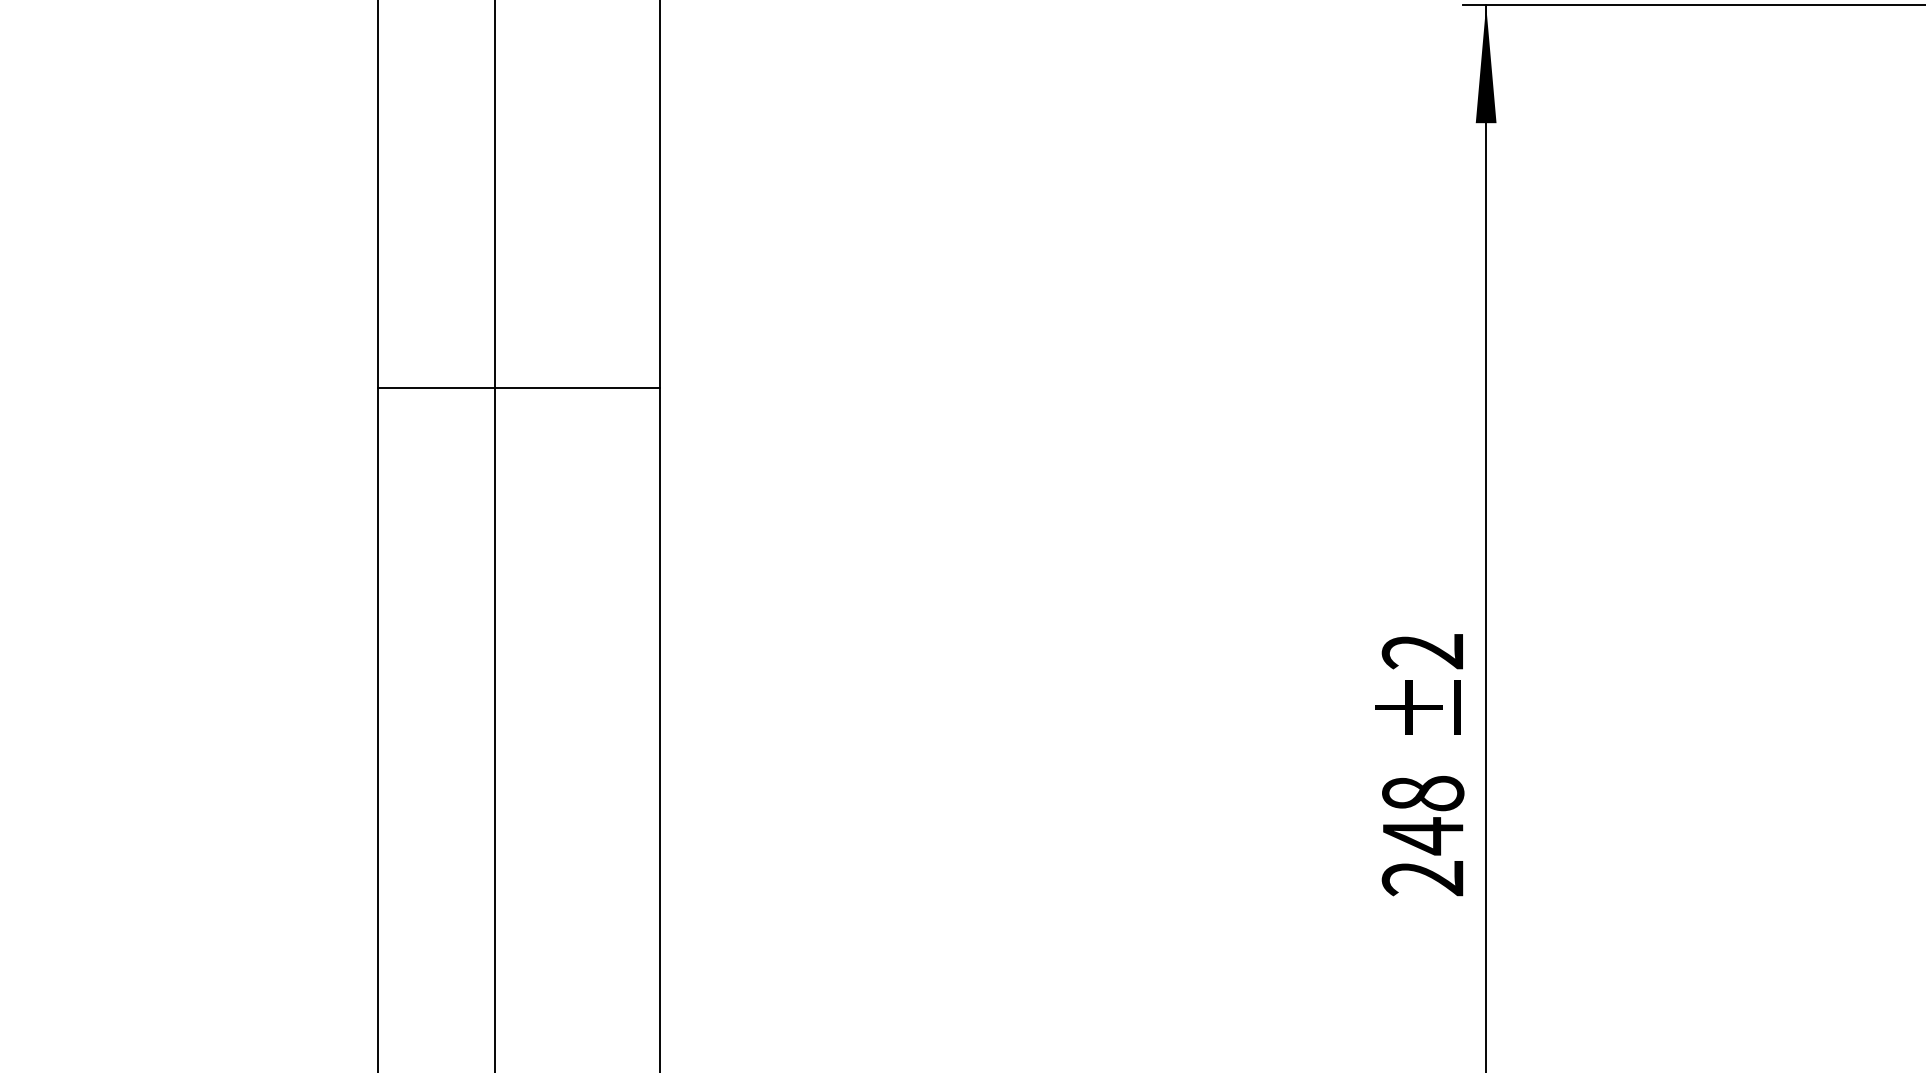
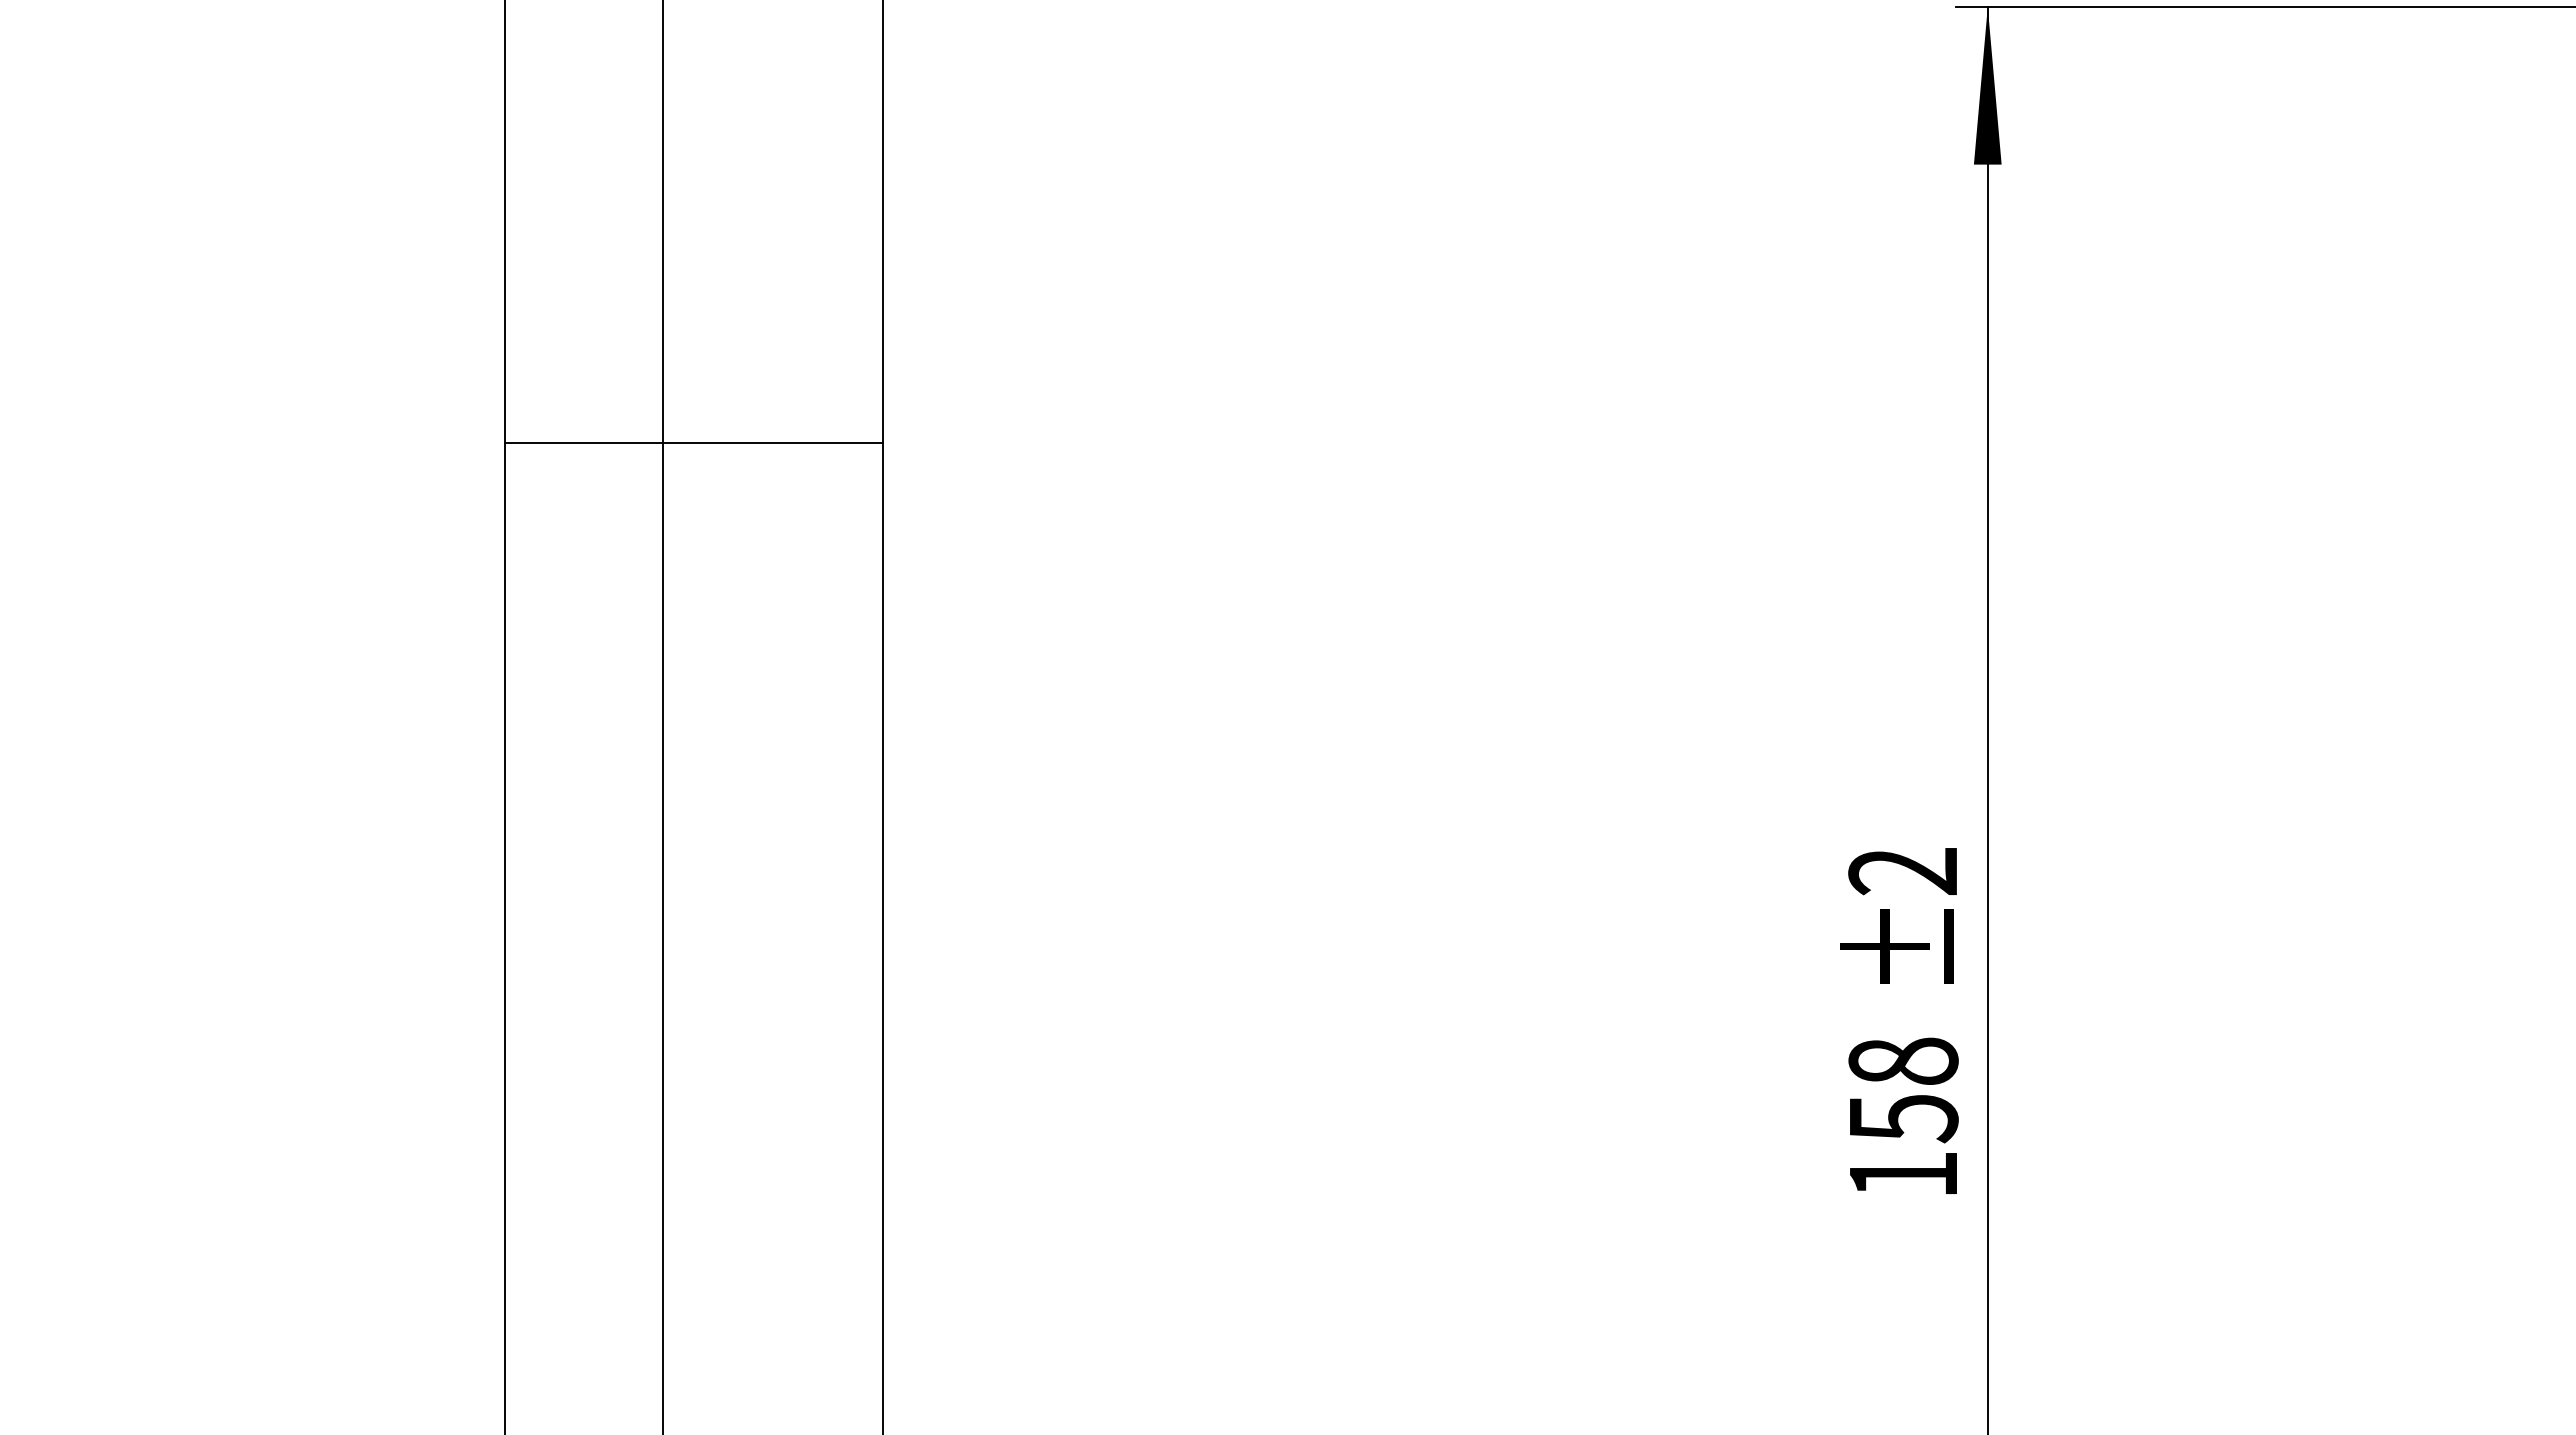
line: (518, 388) -> (693, 443), moved
text: (1423, 856) -> (1903, 1145), 248 -> 158

